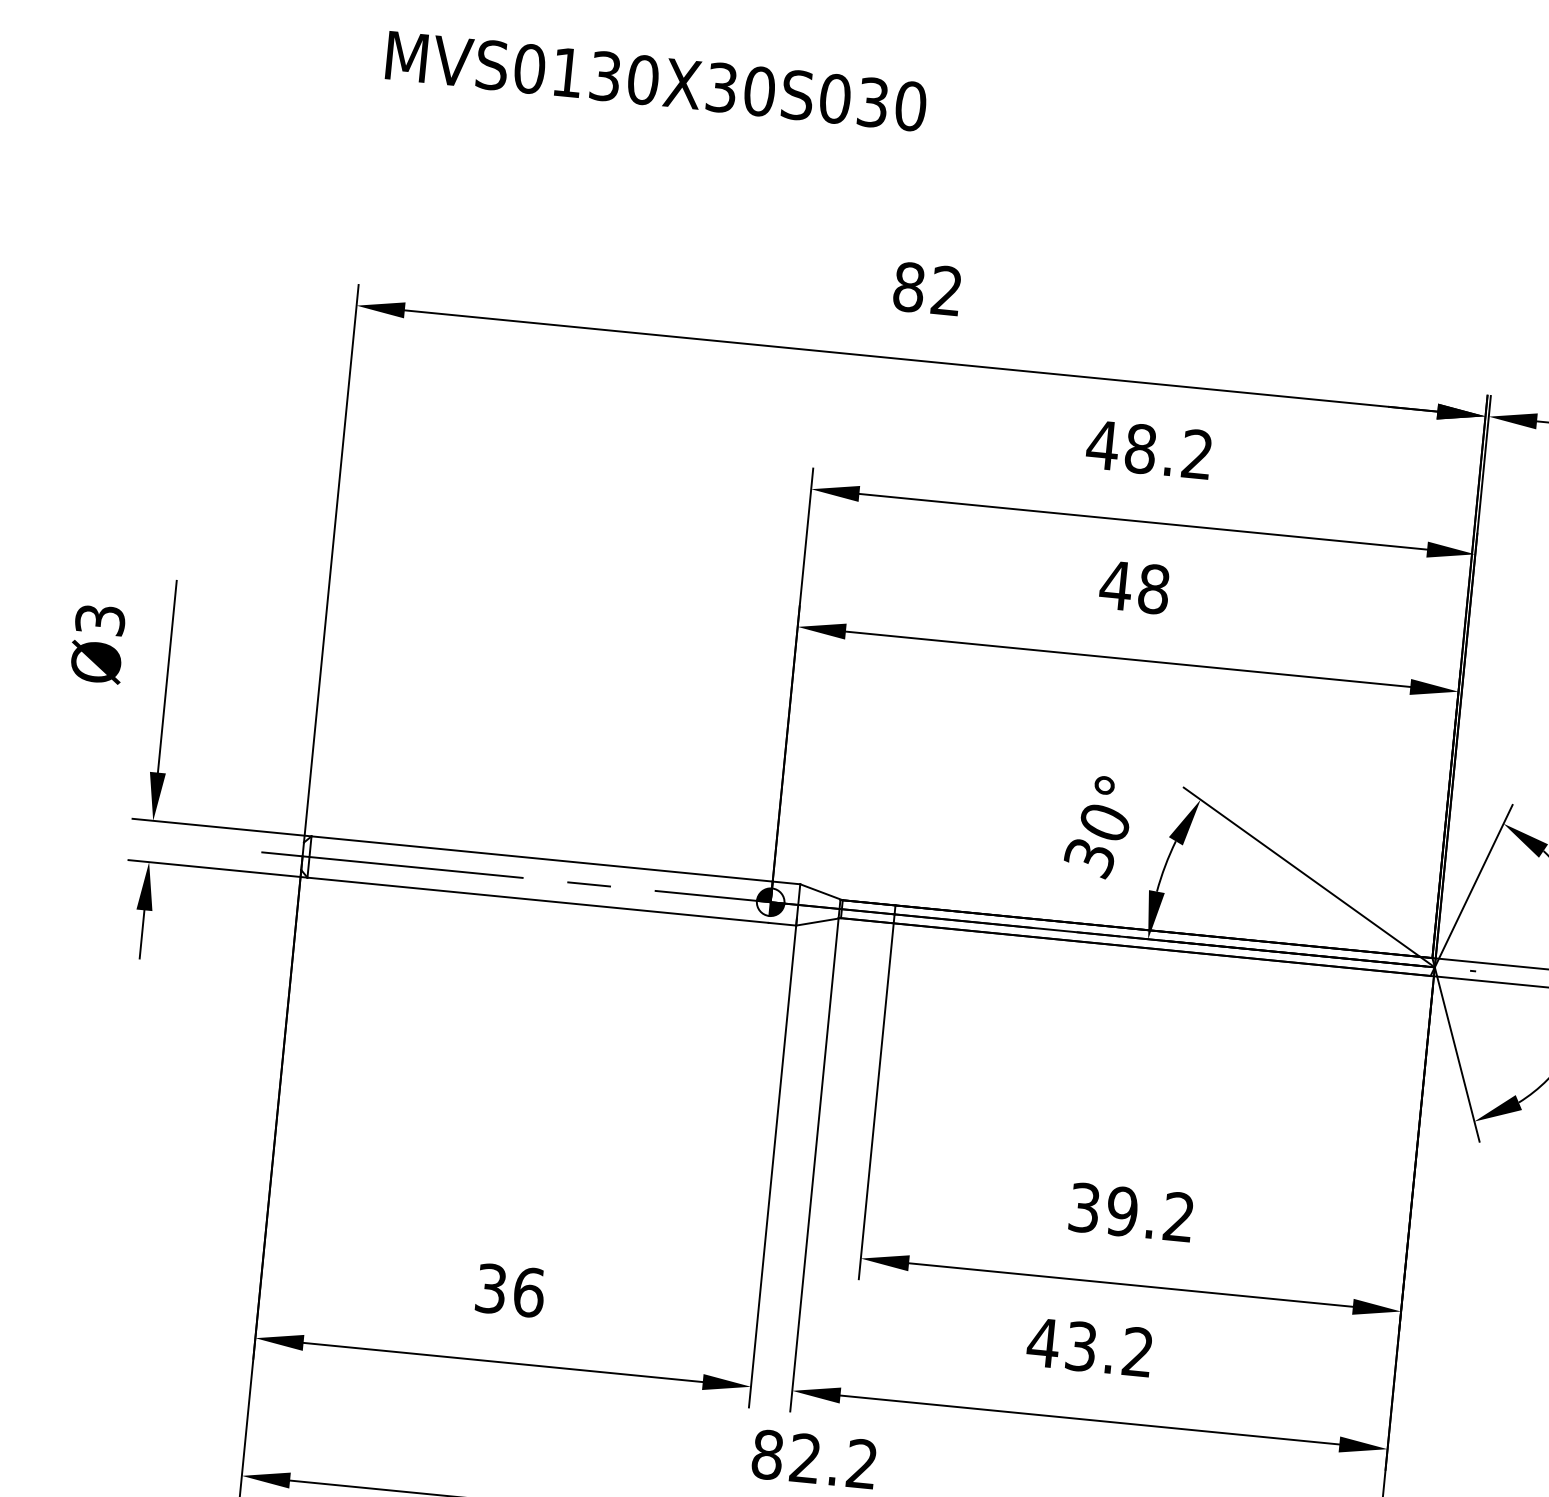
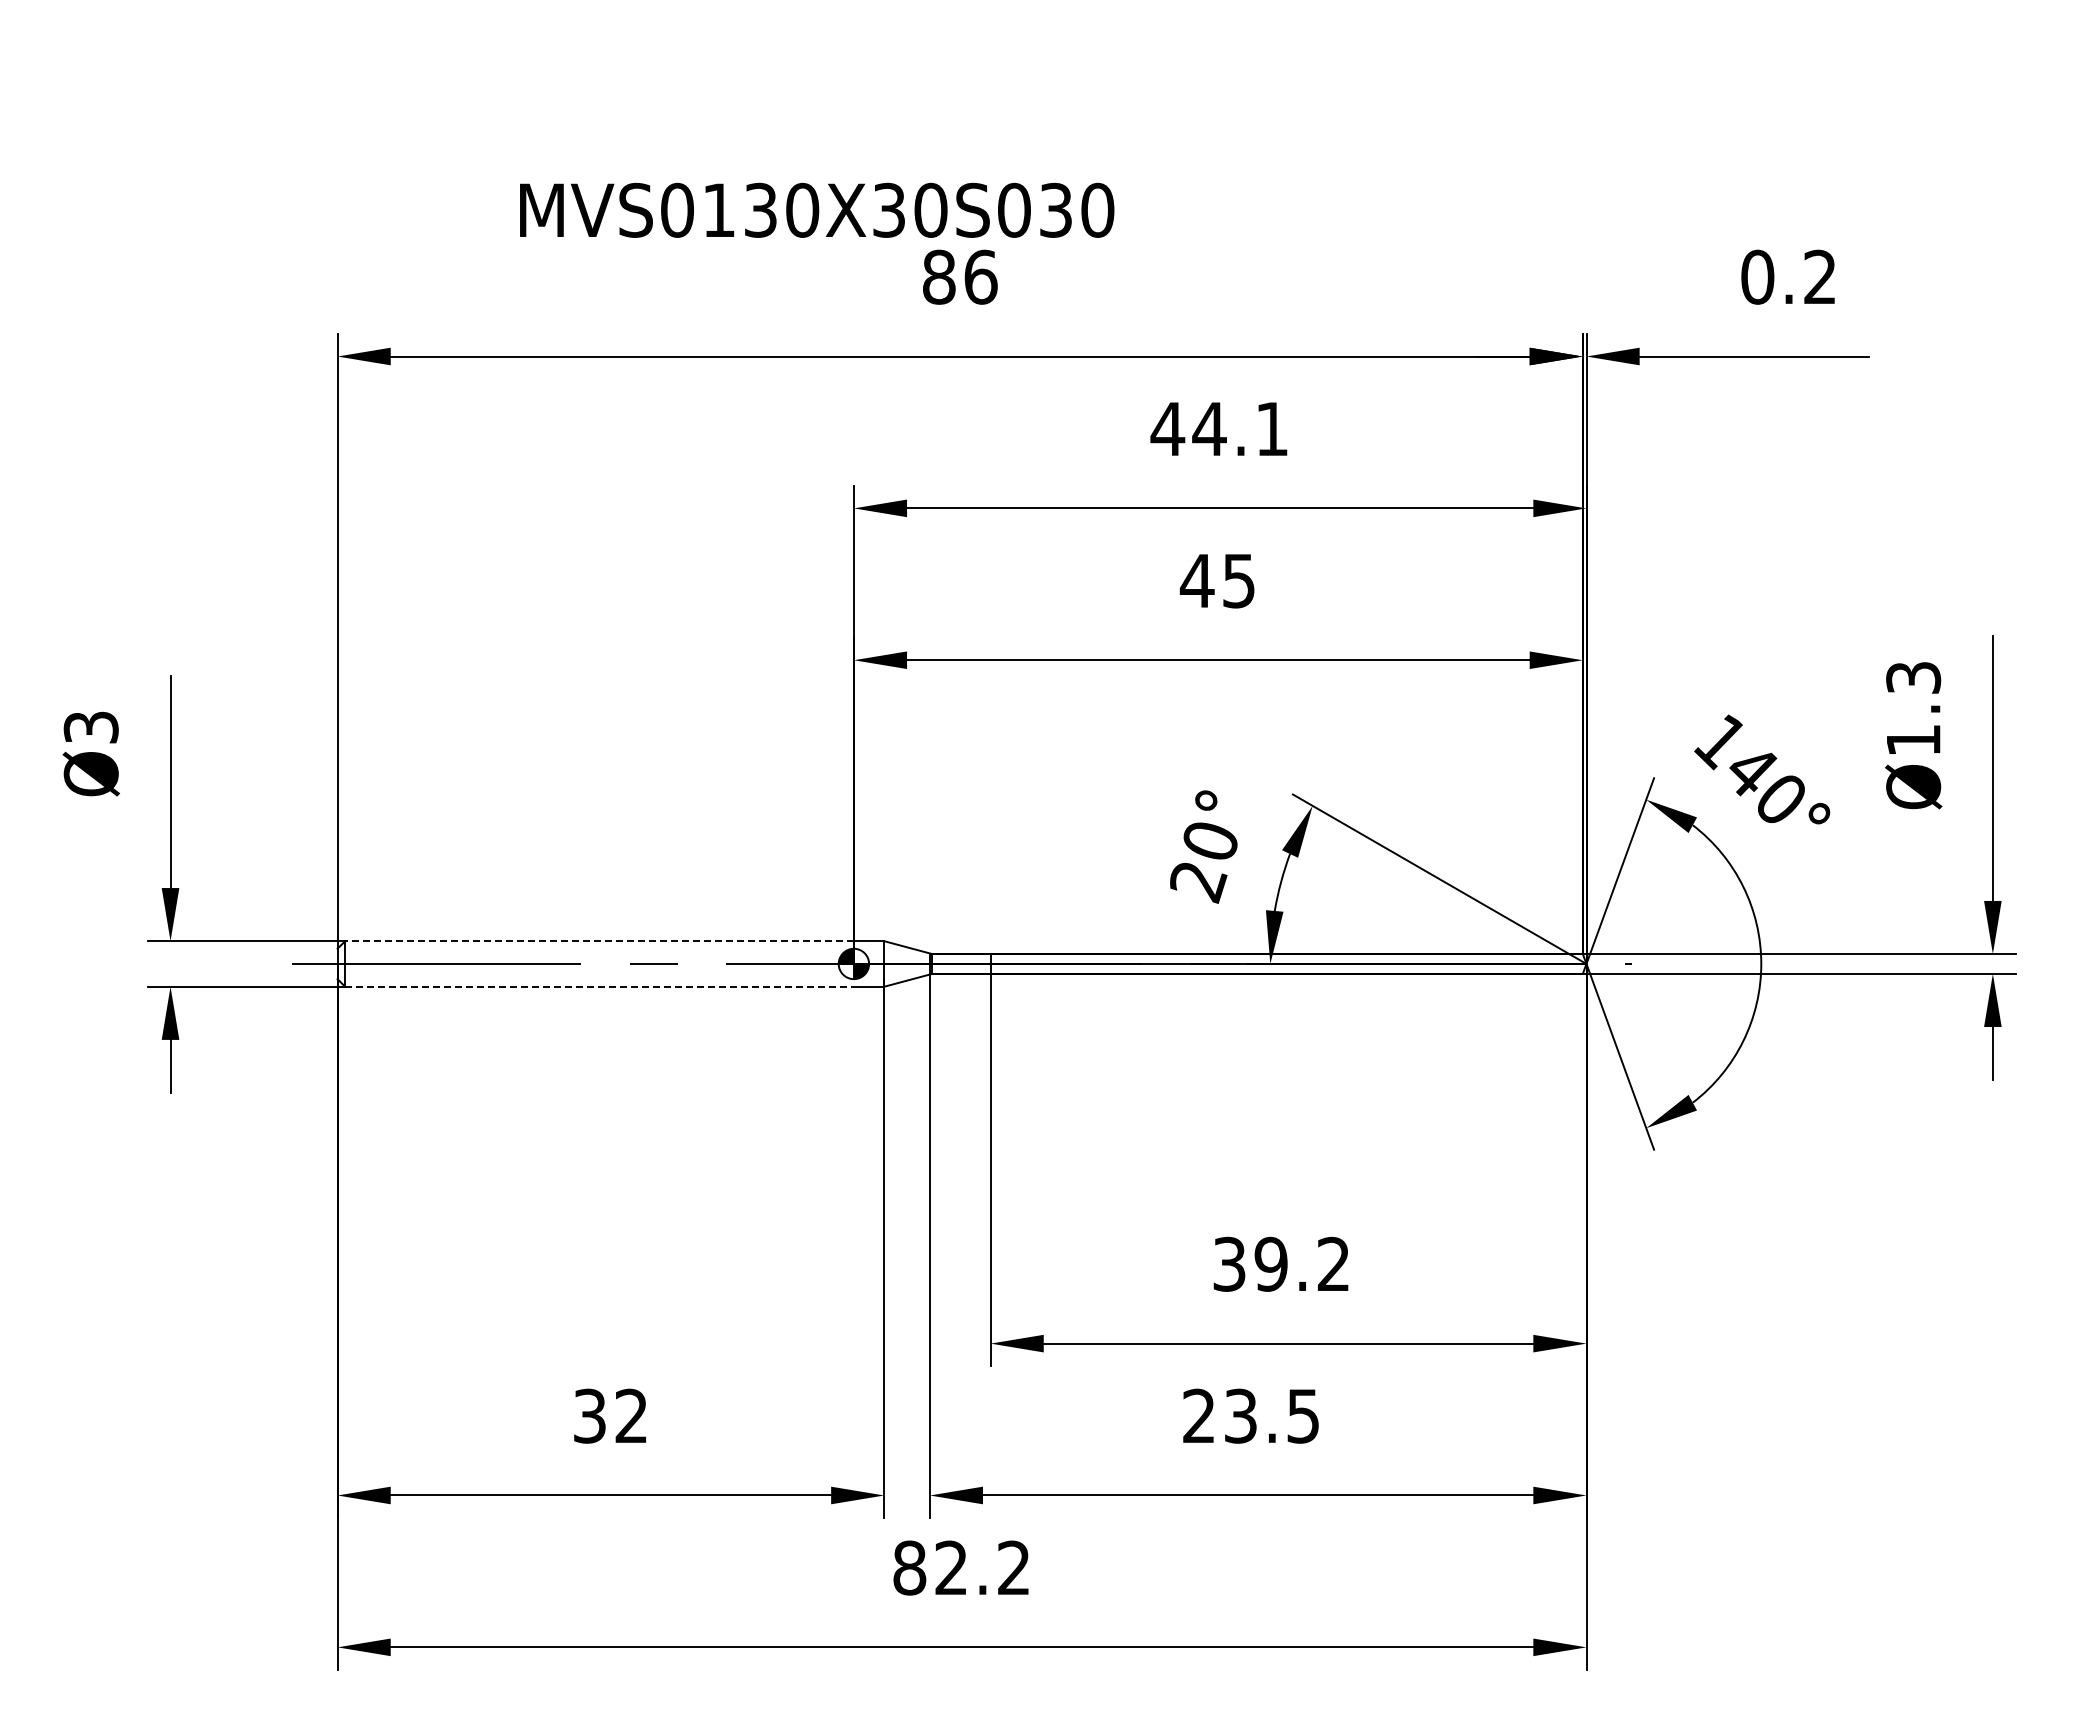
text: (656, 80) -> (817, 209), moved
text: (946, 290) -> (980, 276), 82 -> 86
text: (1167, 451) -> (1239, 428), 48.2 -> 44.1
text: (1153, 588) -> (1238, 580), 48 -> 45
line: (542, 859) -> (599, 941), solid -> dashed
text: (1090, 859) -> (1198, 882), 30° -> 20°
line: (538, 900) -> (600, 986), solid -> dashed
text: (528, 1291) -> (631, 1415), 36 -> 32
text: (1089, 1346) -> (1249, 1415), 43.2 -> 23.5

